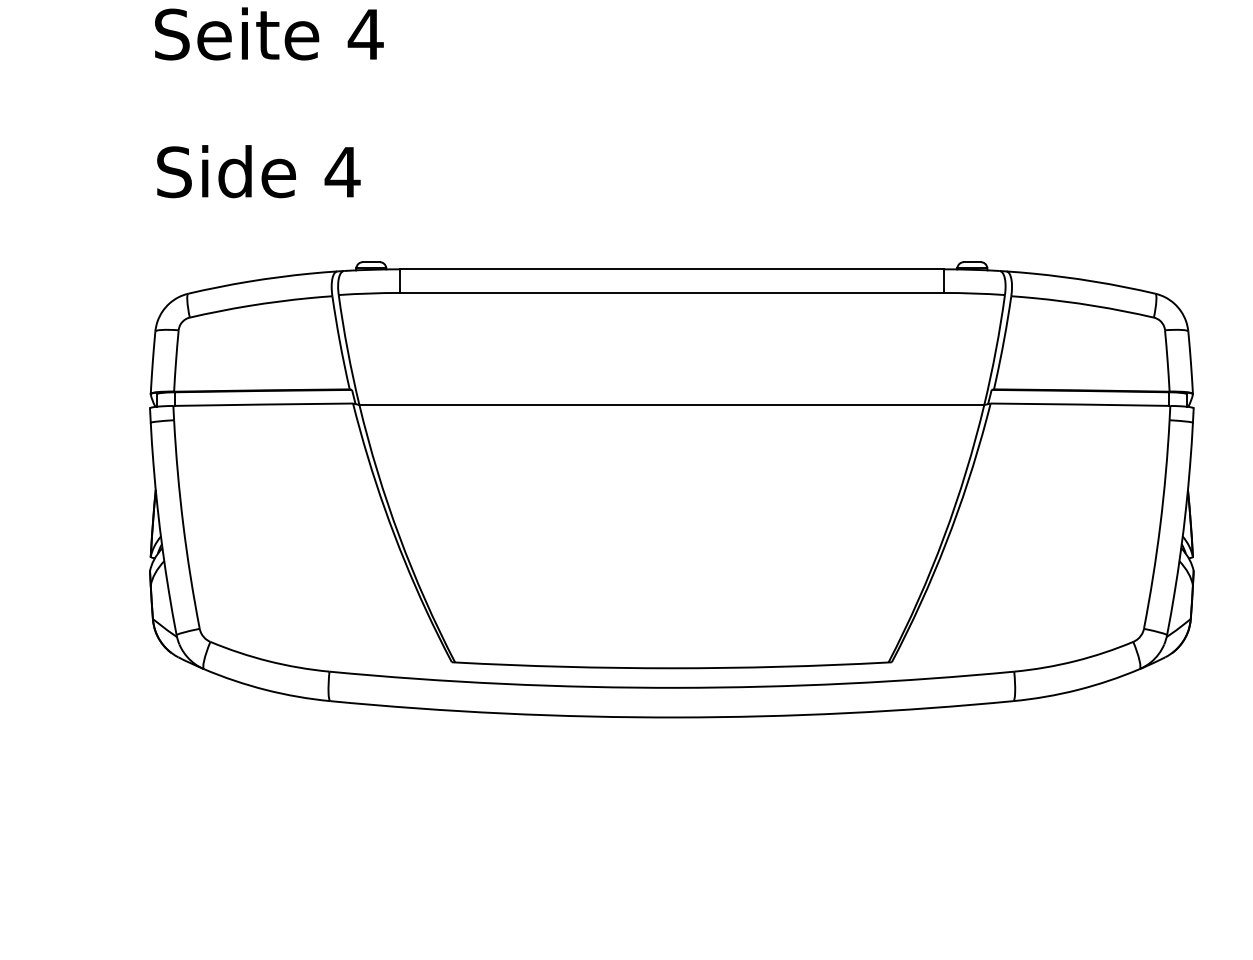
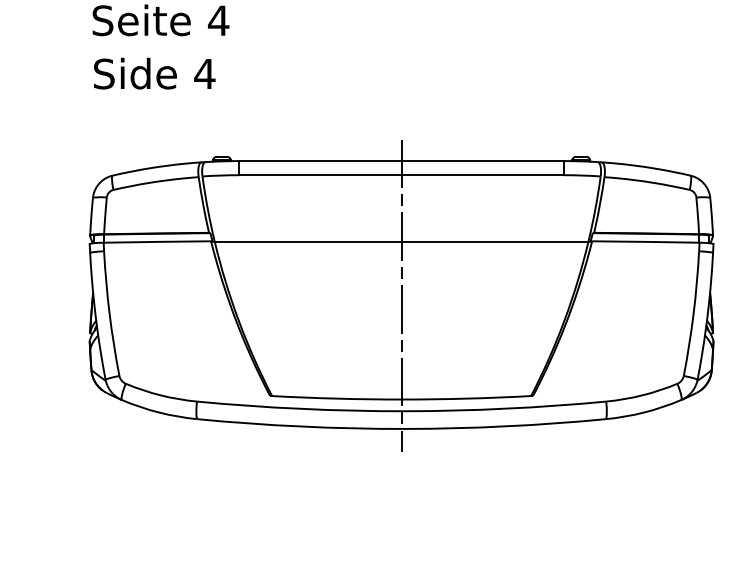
text: (258, 171) -> (154, 73), moved
line: (671, 494) -> (401, 295), added

